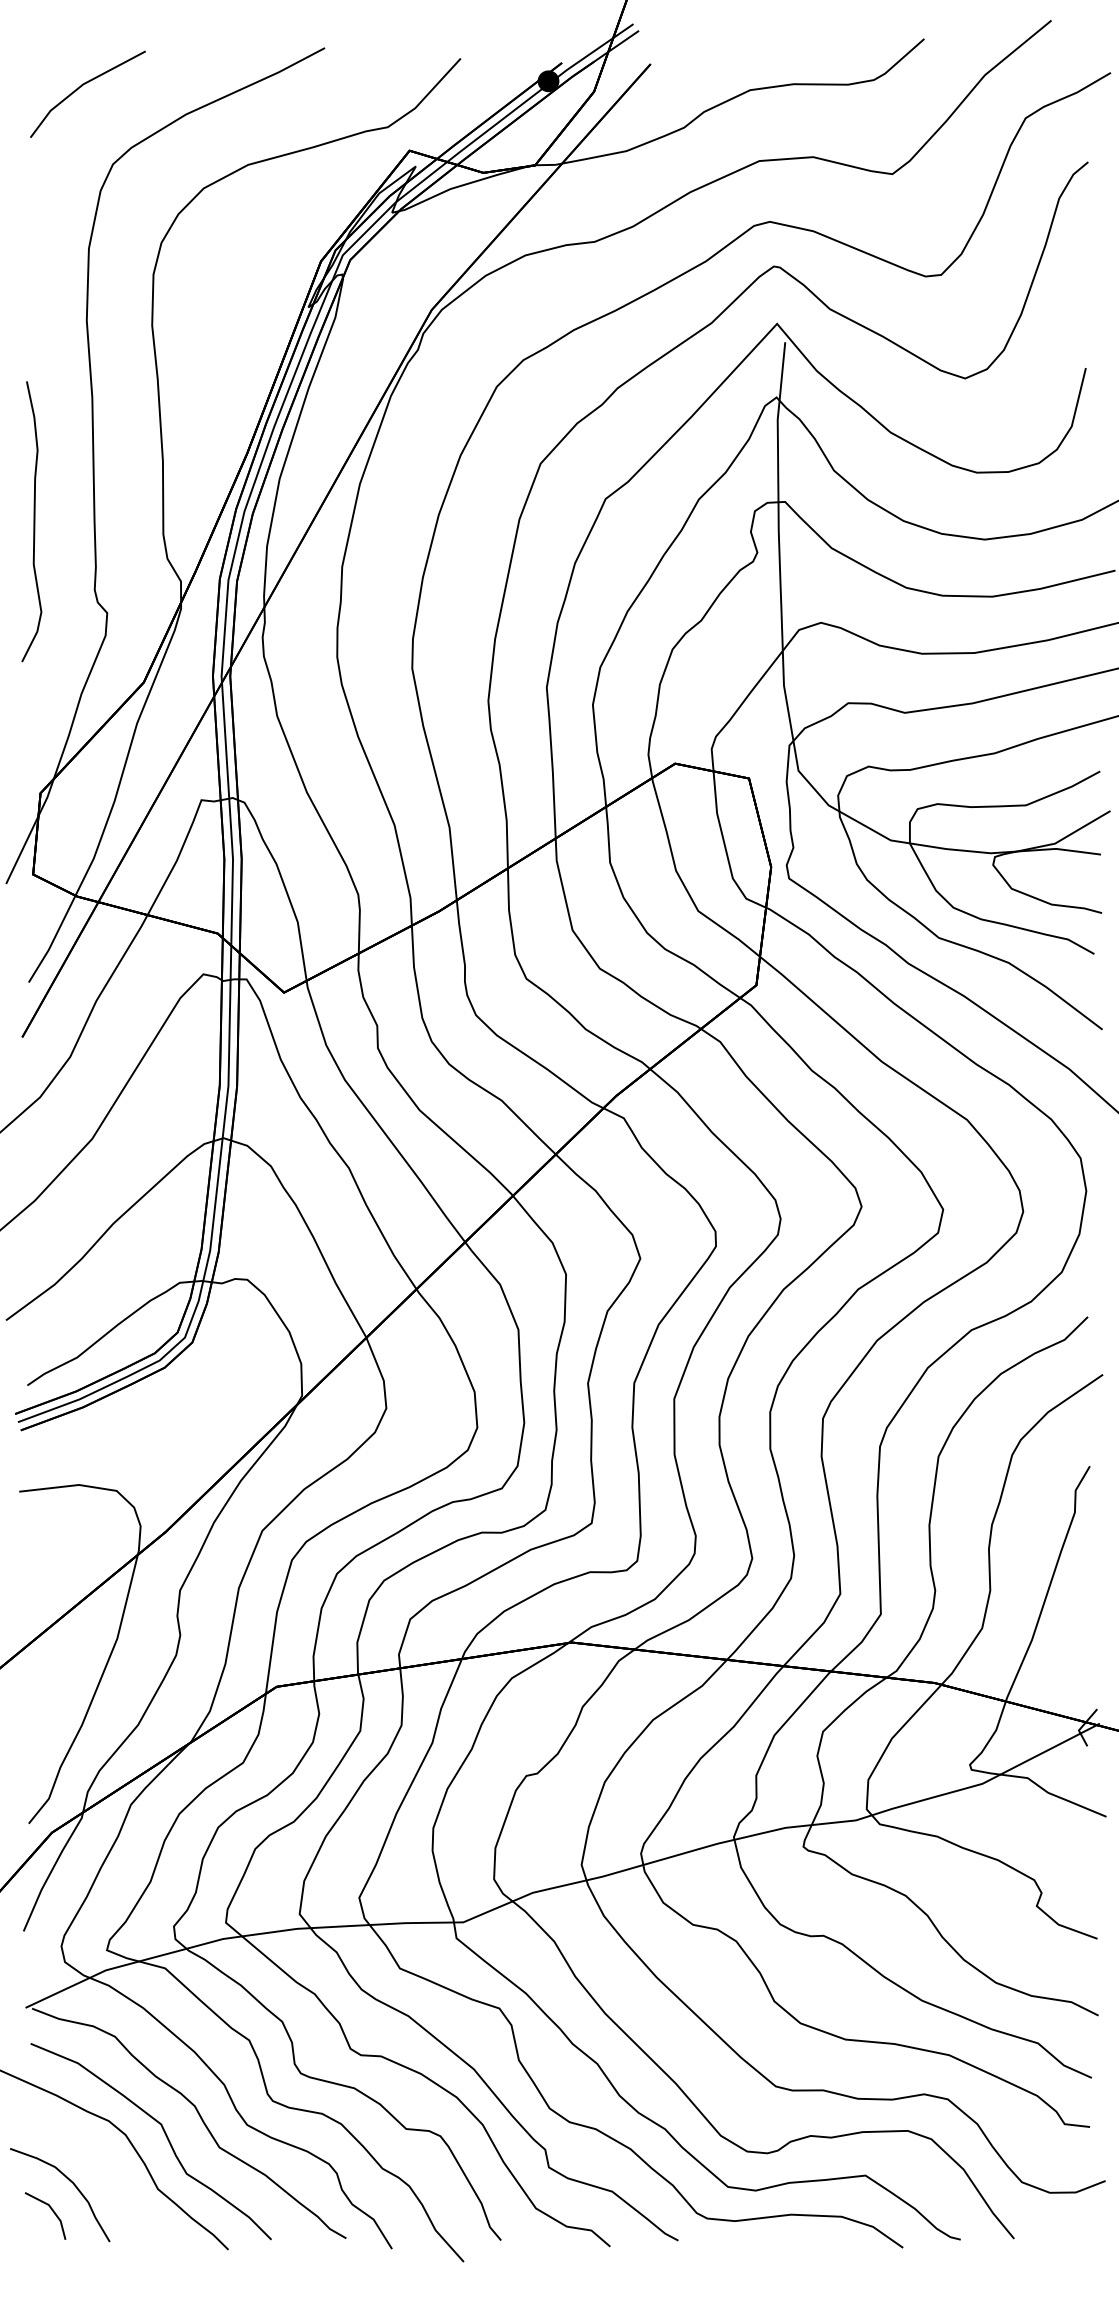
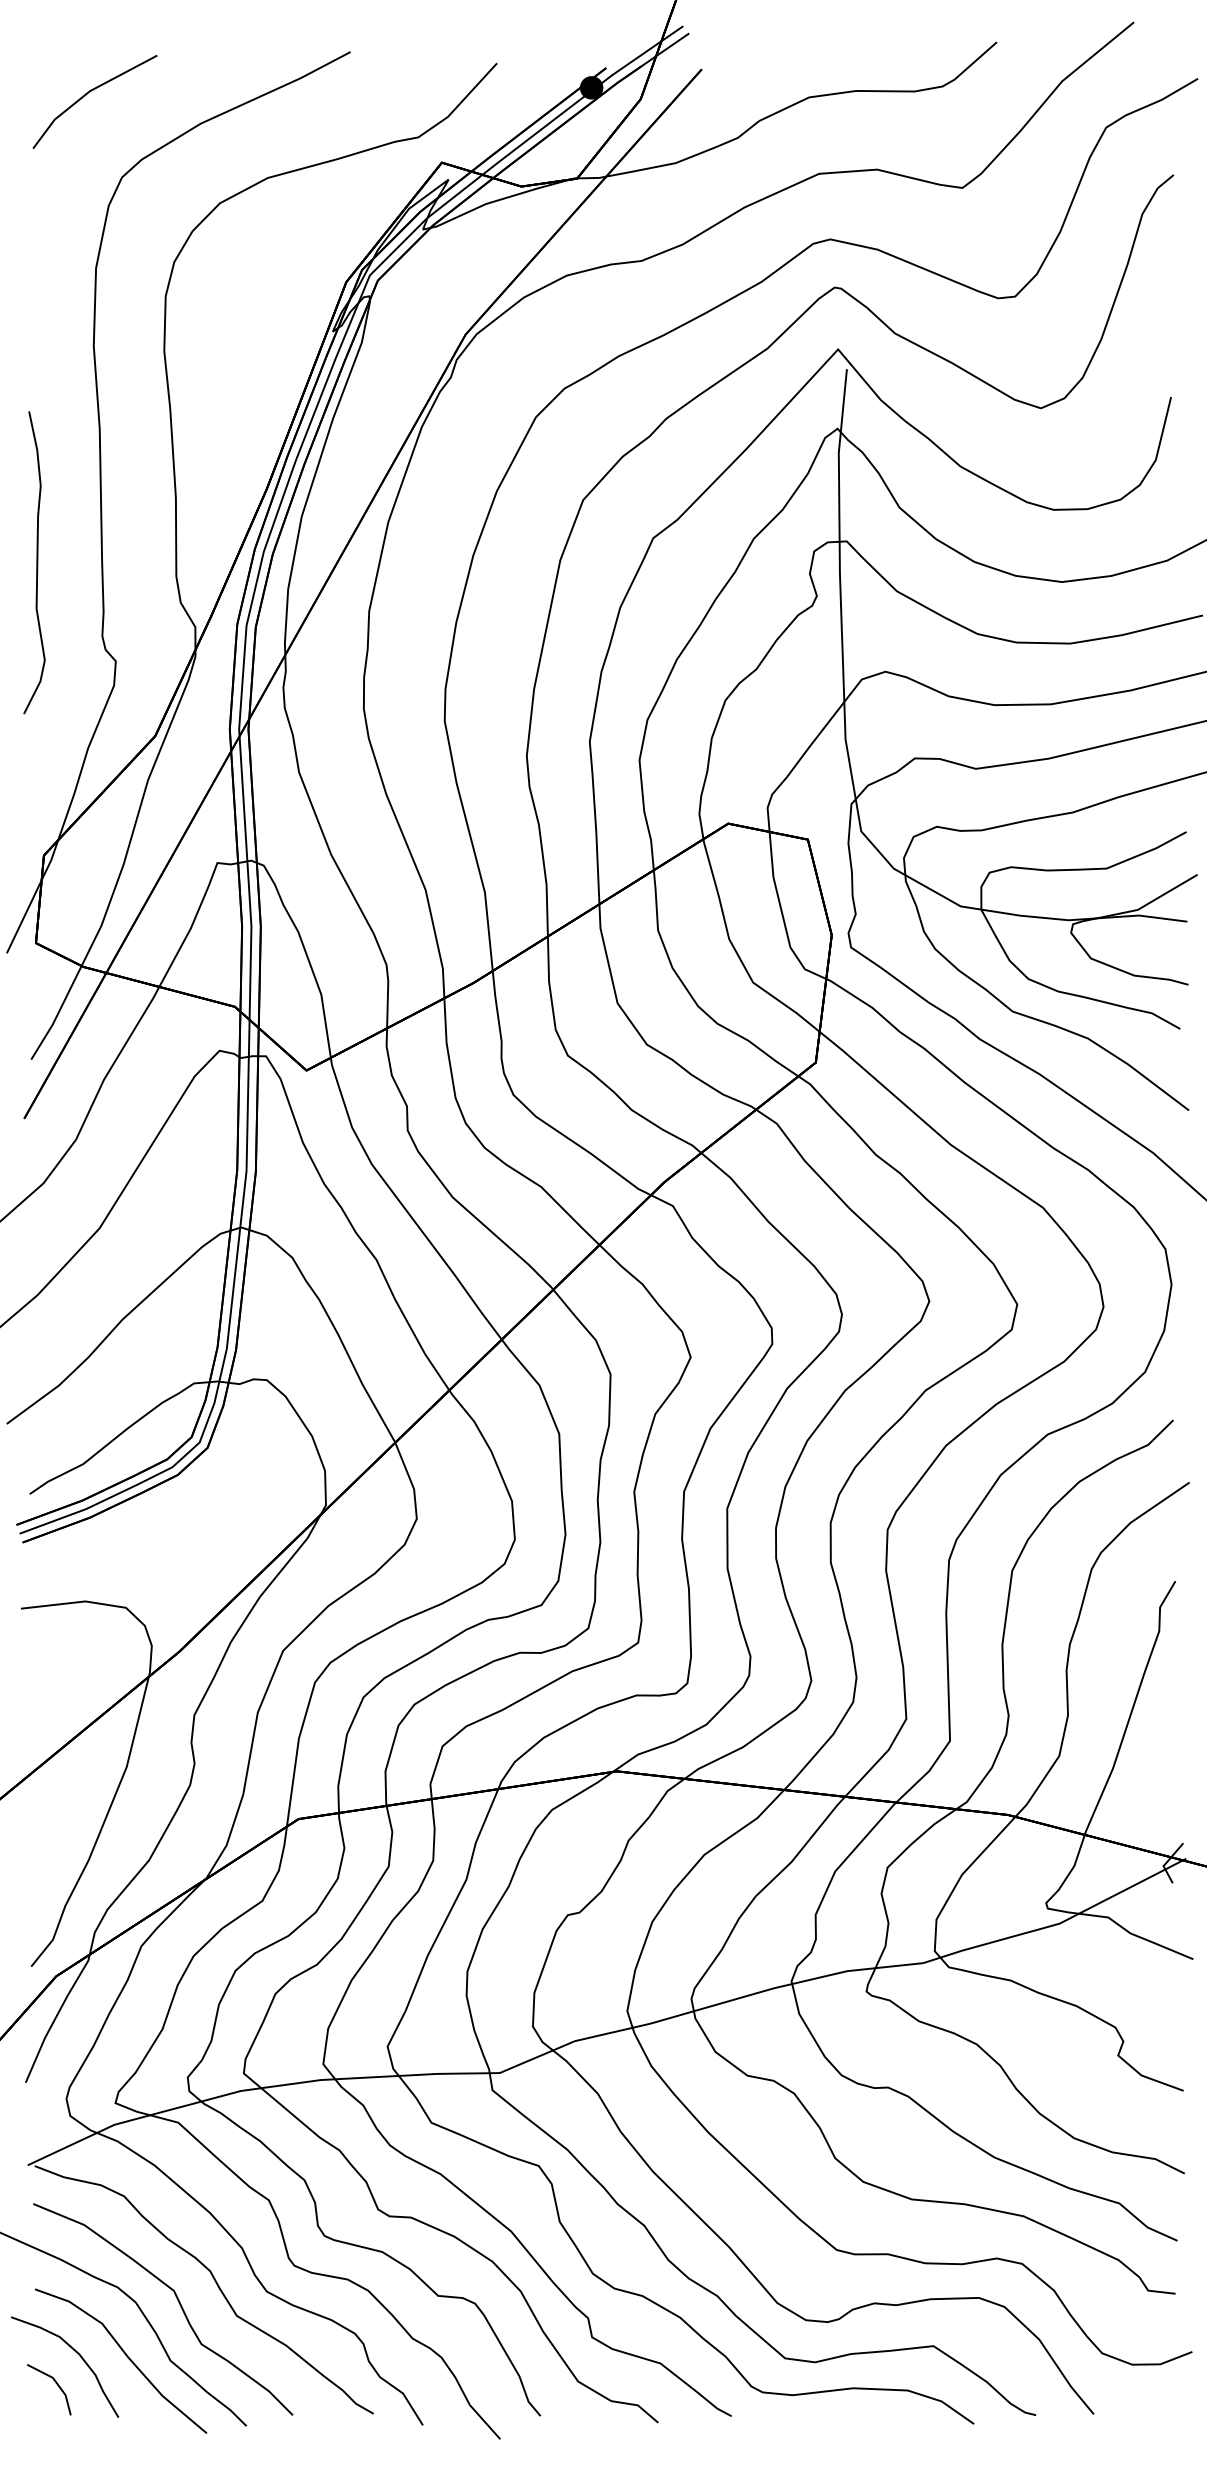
curve: (117, 2186) -> (126, 2357), added

